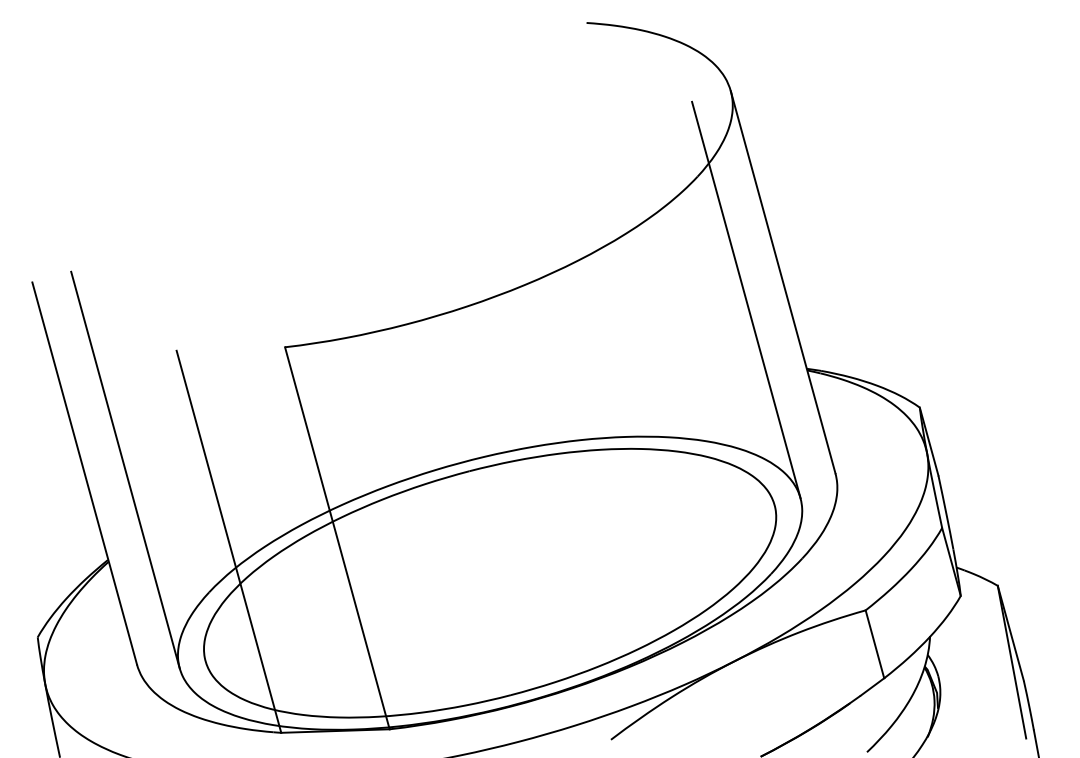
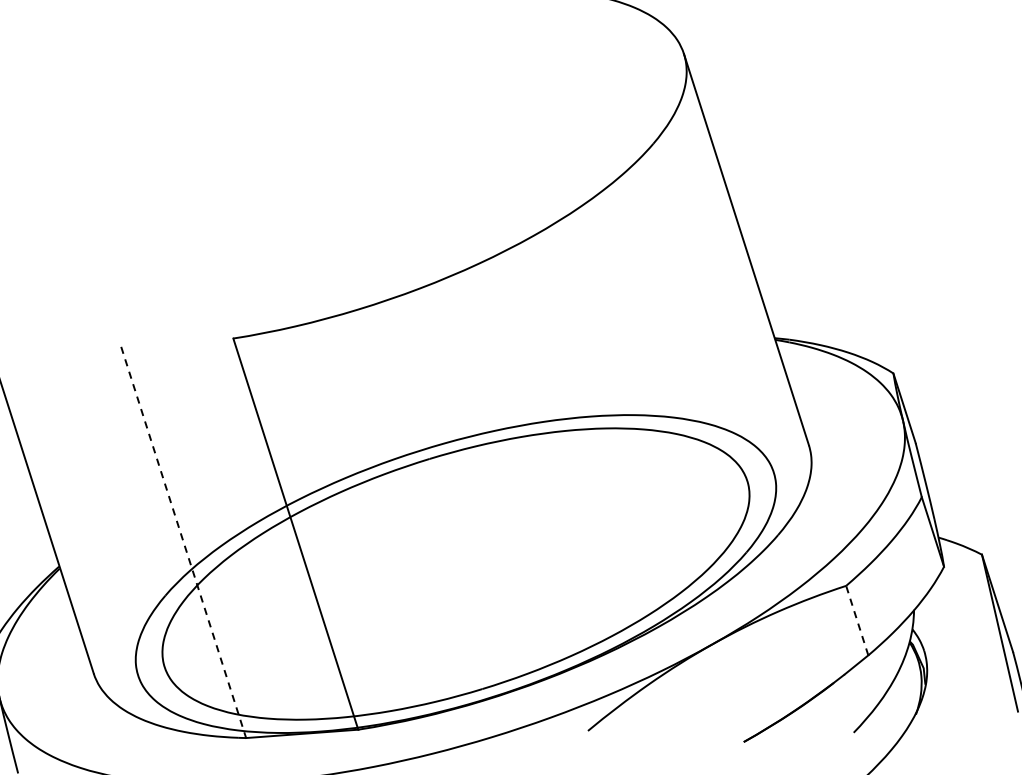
line: (746, 299) -> (709, 269), removed
line: (125, 469) -> (73, 472), removed
line: (229, 542) -> (184, 543), solid -> dashed
line: (874, 643) -> (856, 619), solid -> dashed

